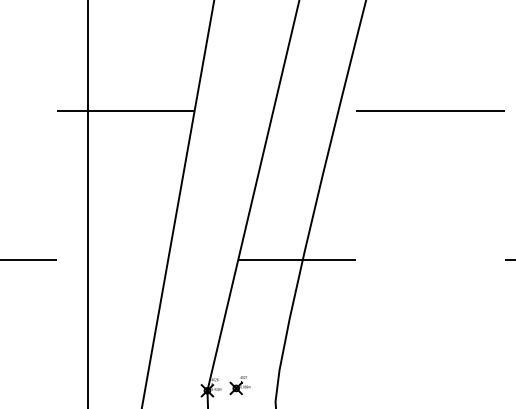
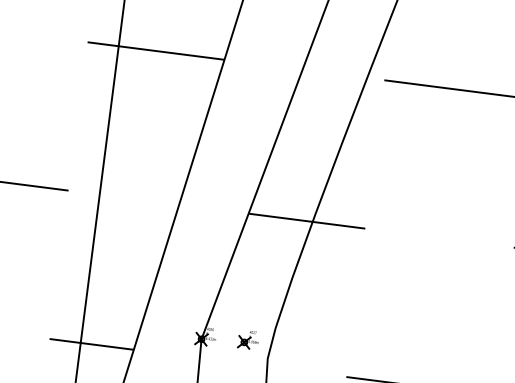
part: (239, 385) -> (247, 339), moved

